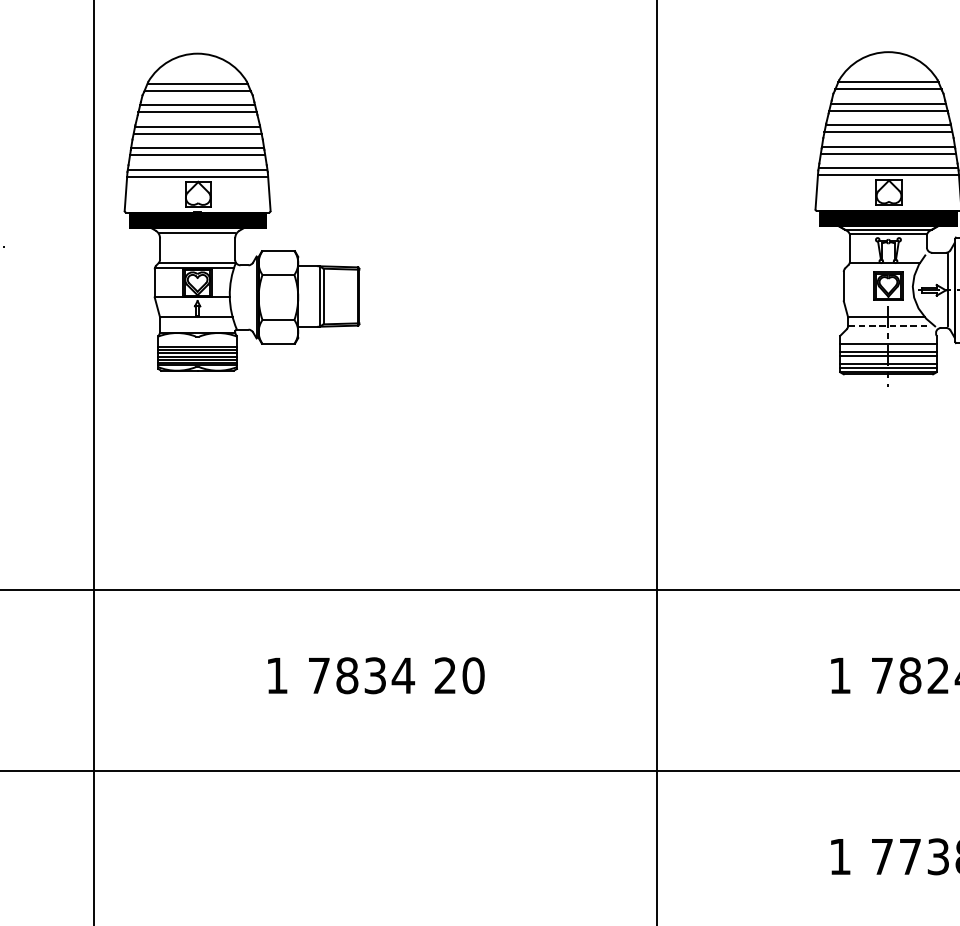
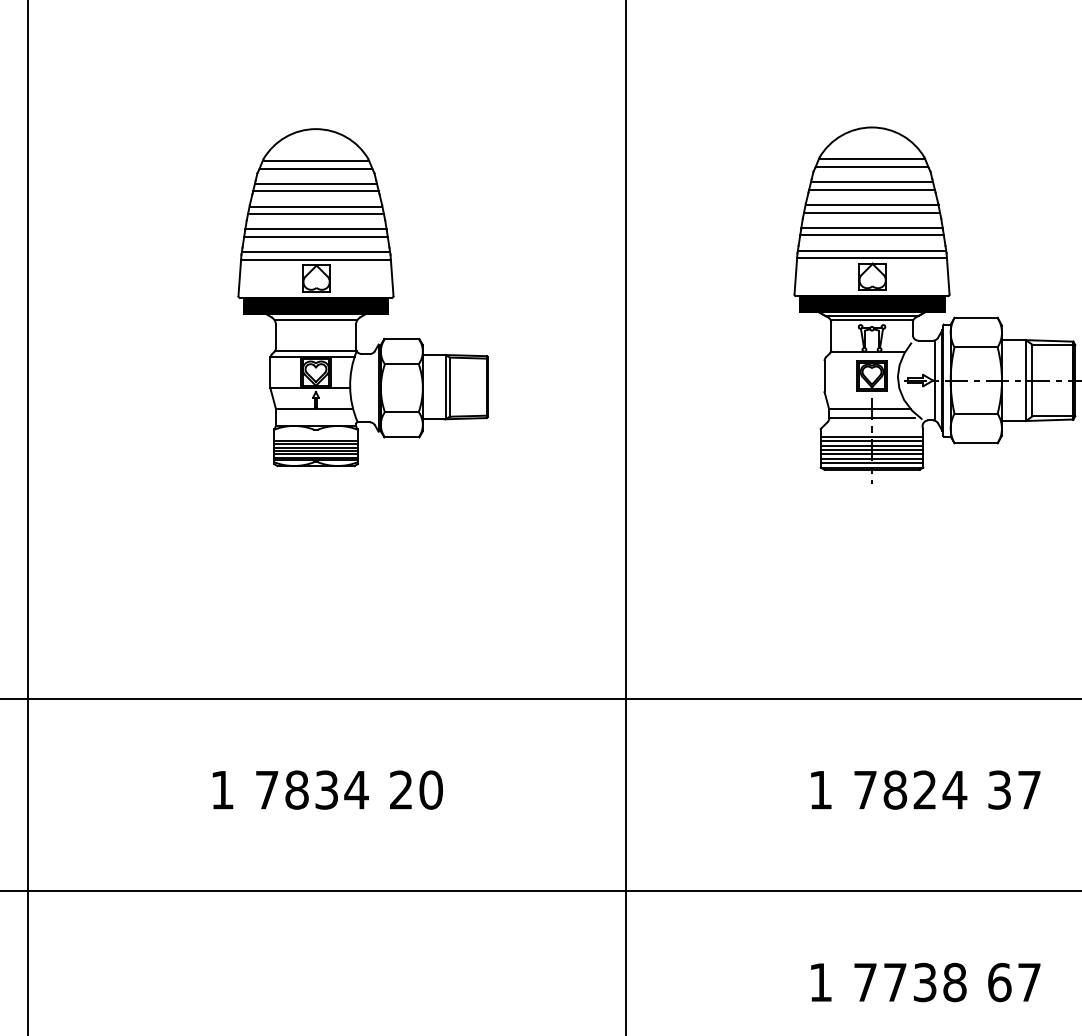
part: (241, 212) -> (362, 297), moved
line: (888, 326) -> (872, 418), dashed -> solid
line: (887, 347) -> (871, 441), added
line: (887, 359) -> (871, 454), added

